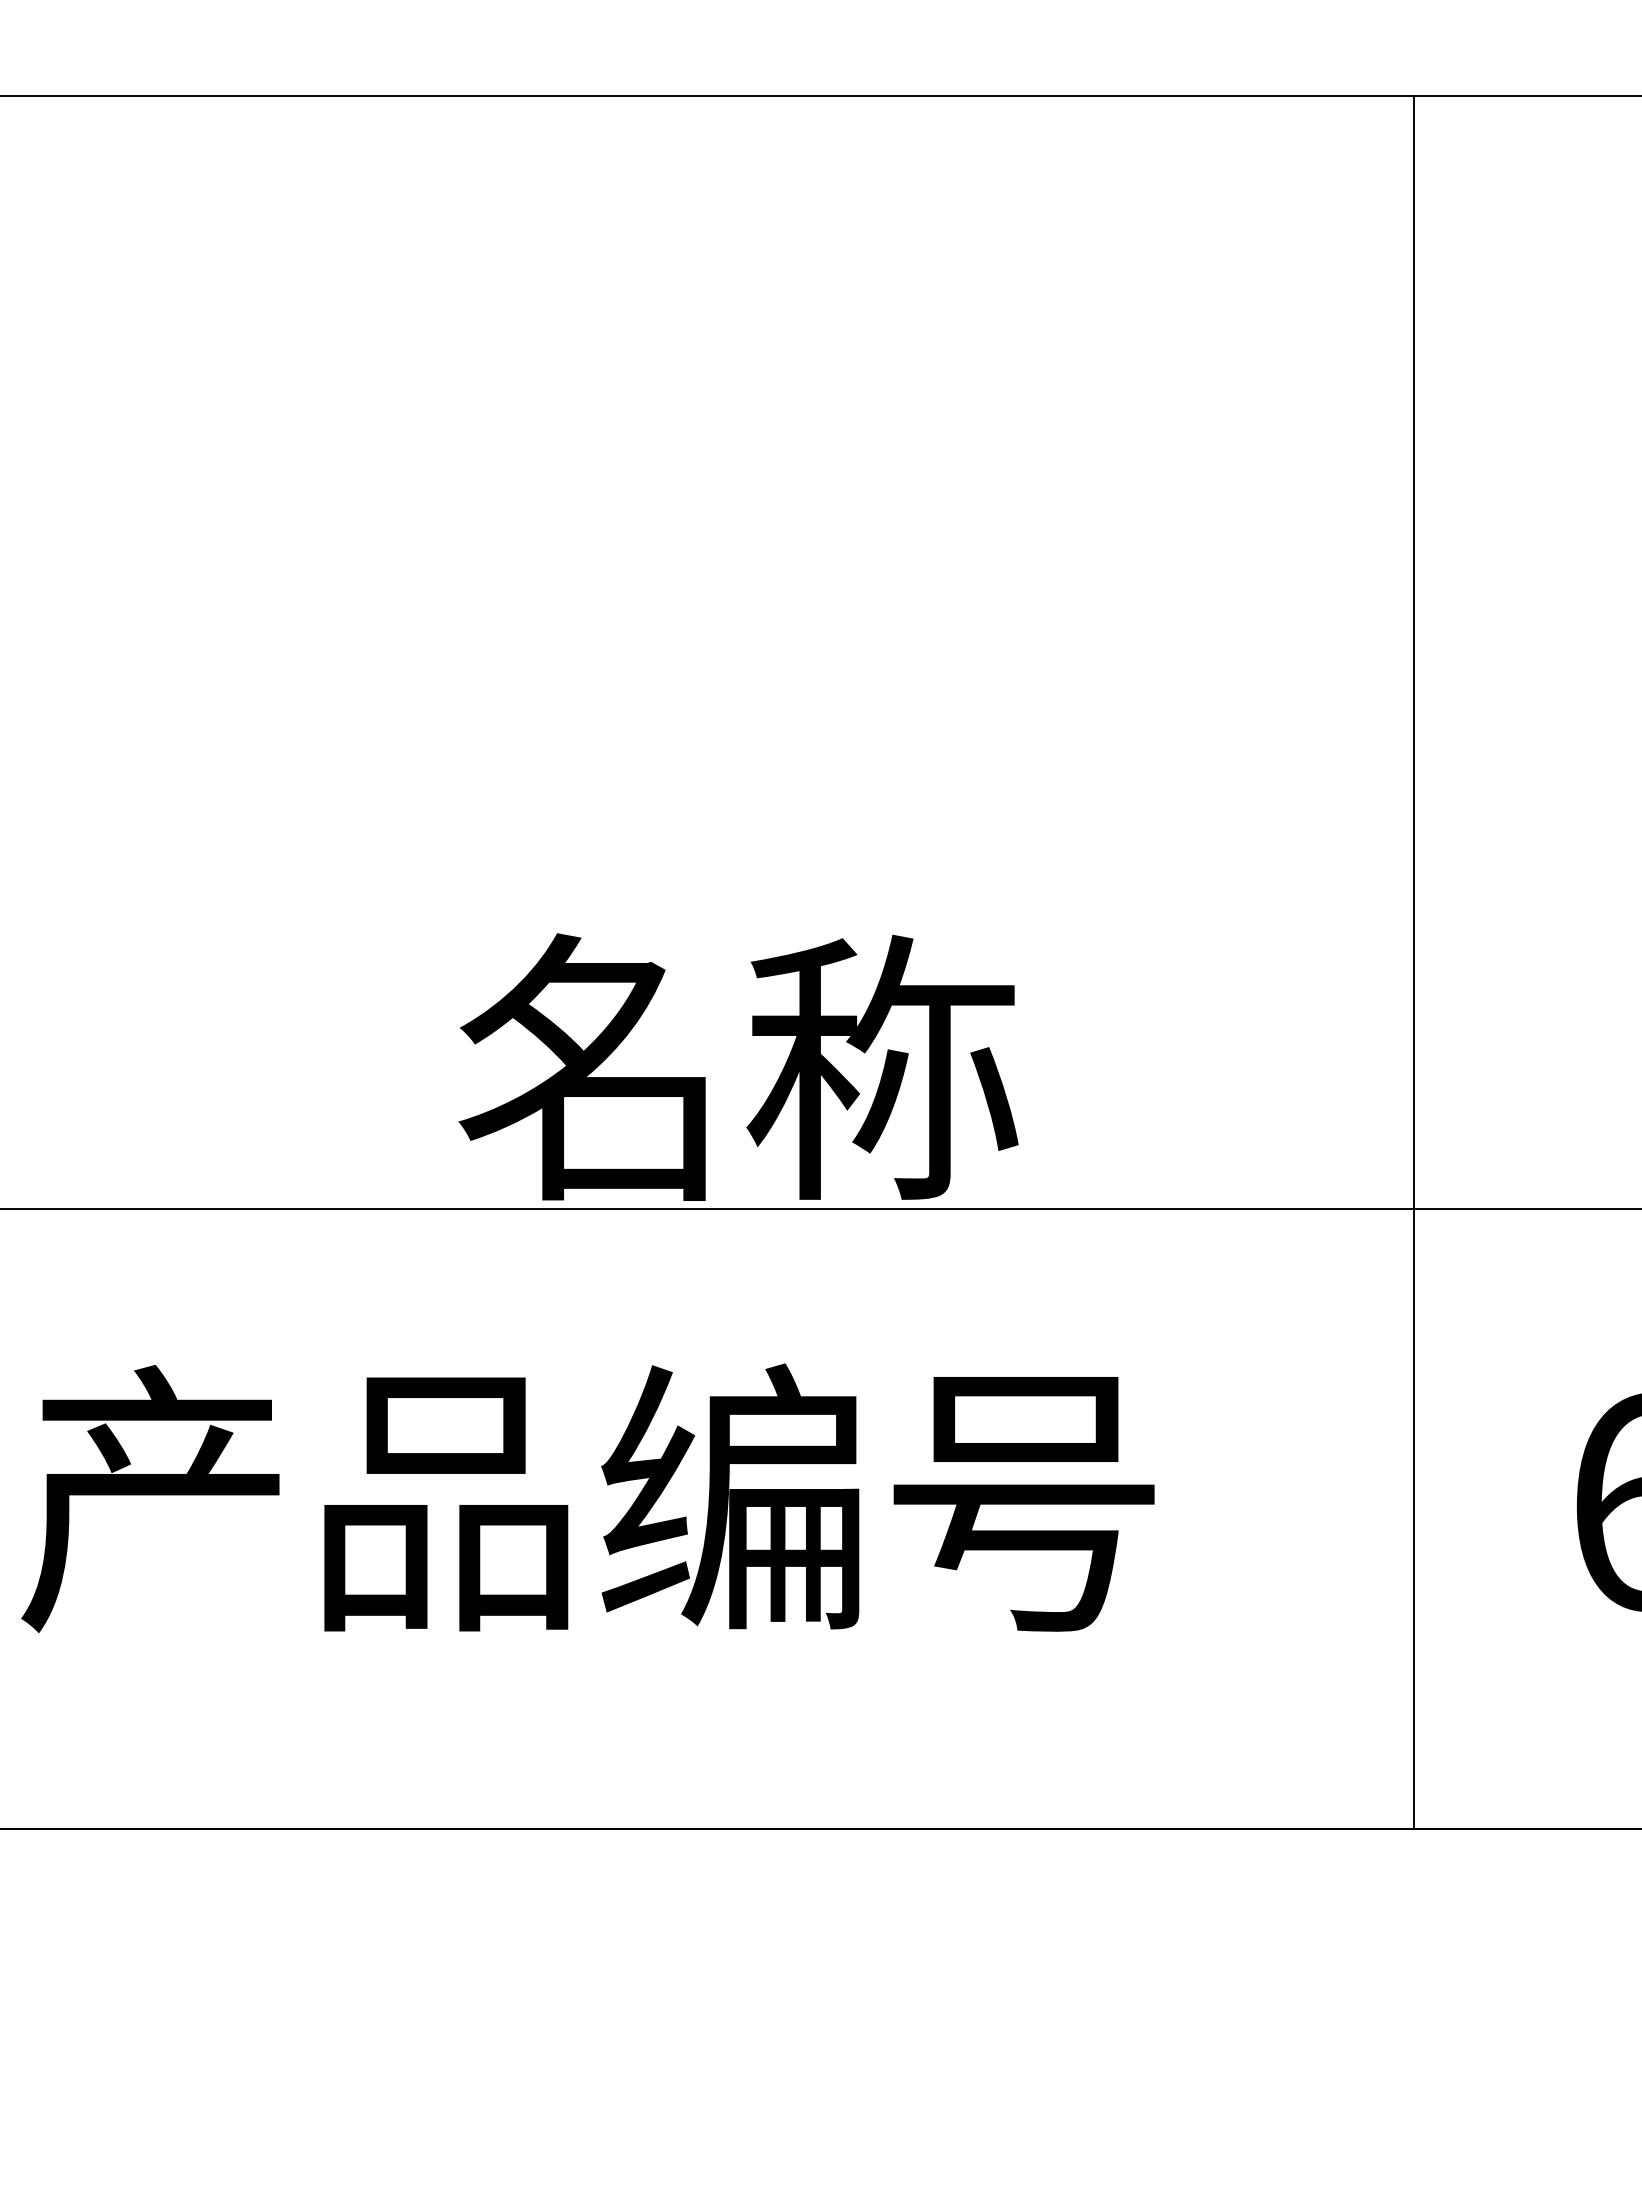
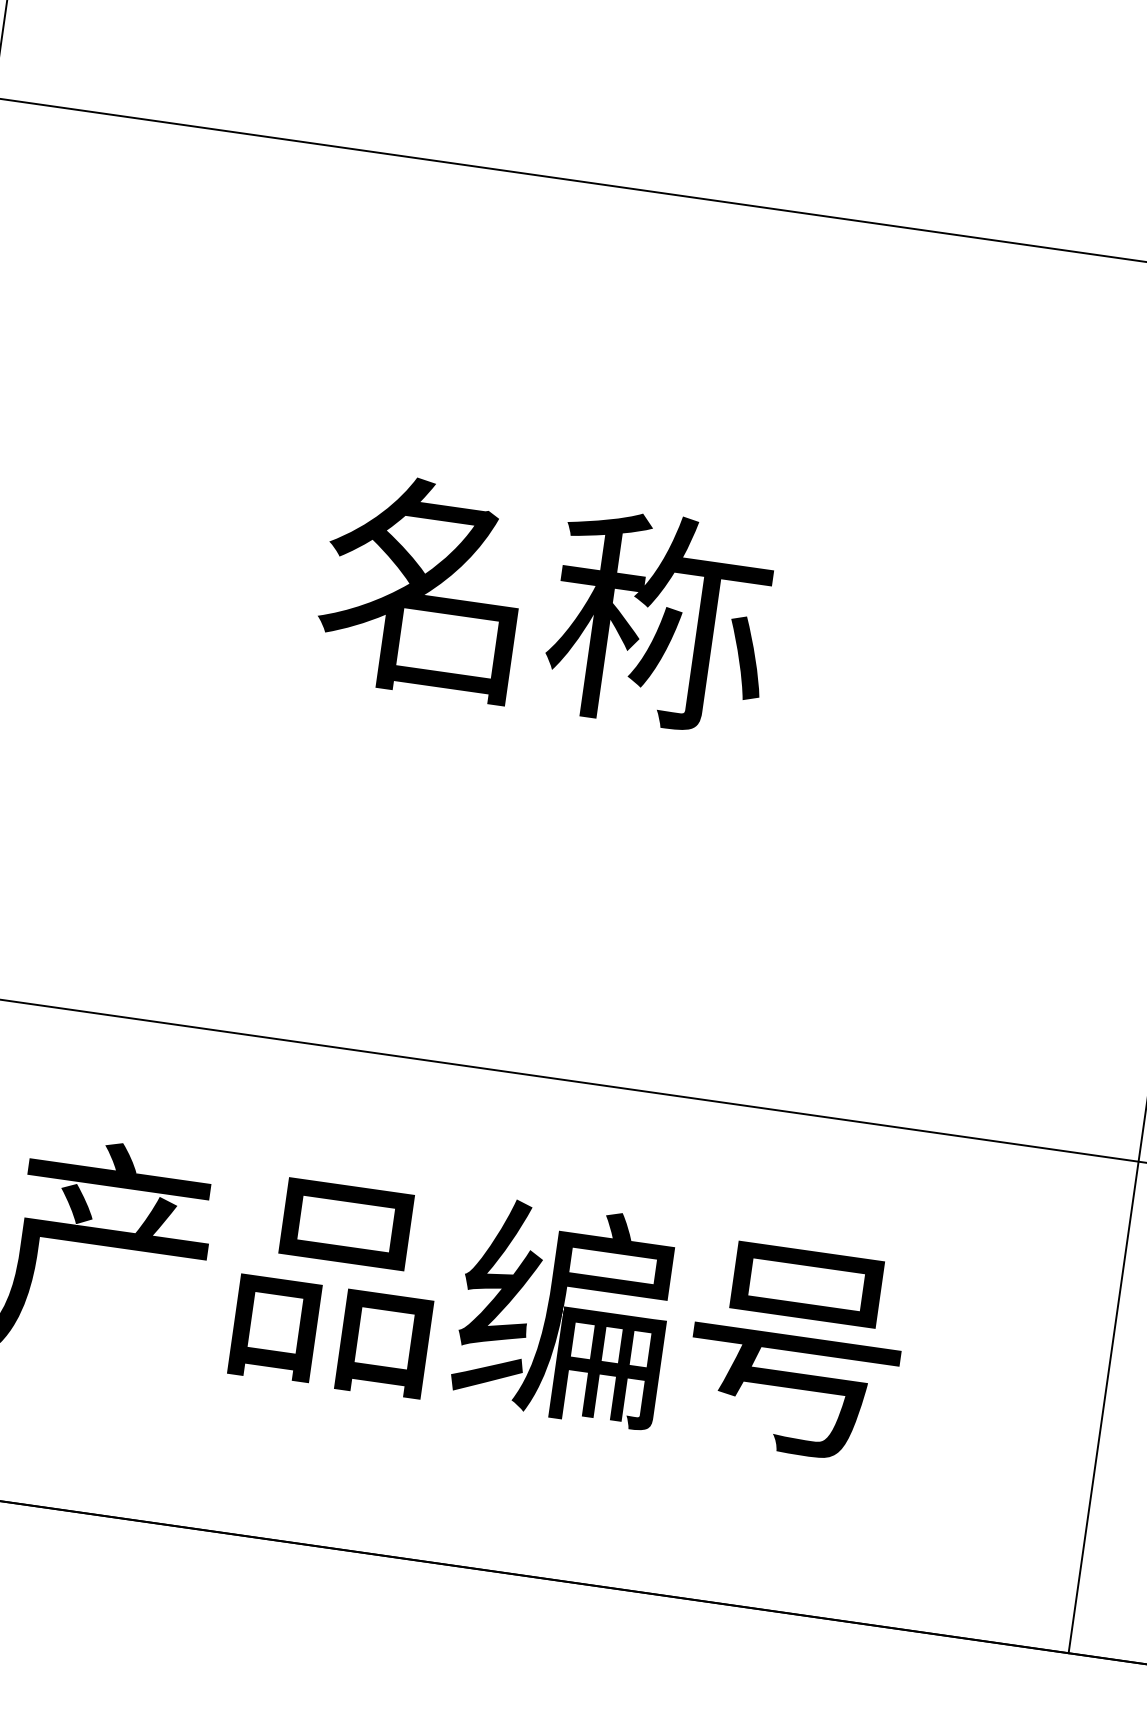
text: (738, 1066) -> (546, 603), moved

